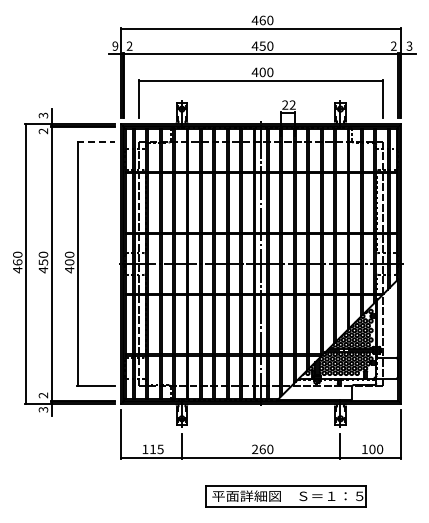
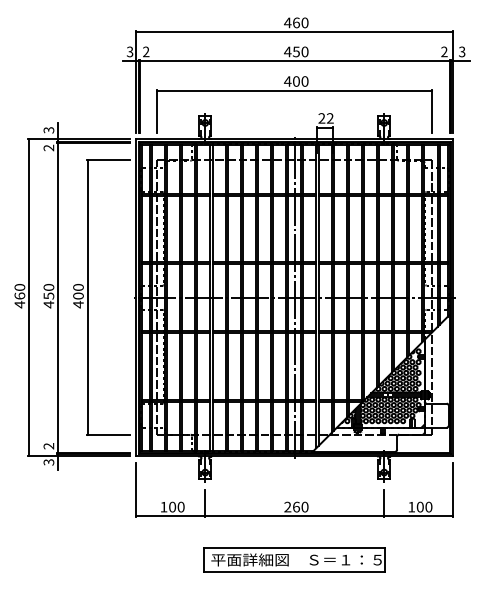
text: (115, 45) -> (130, 51), 9 -> 3
line: (95, 142) -> (107, 160), dashed -> solid
text: (156, 449) -> (176, 507), 115 -> 100
part: (285, 496) -> (293, 560), moved

